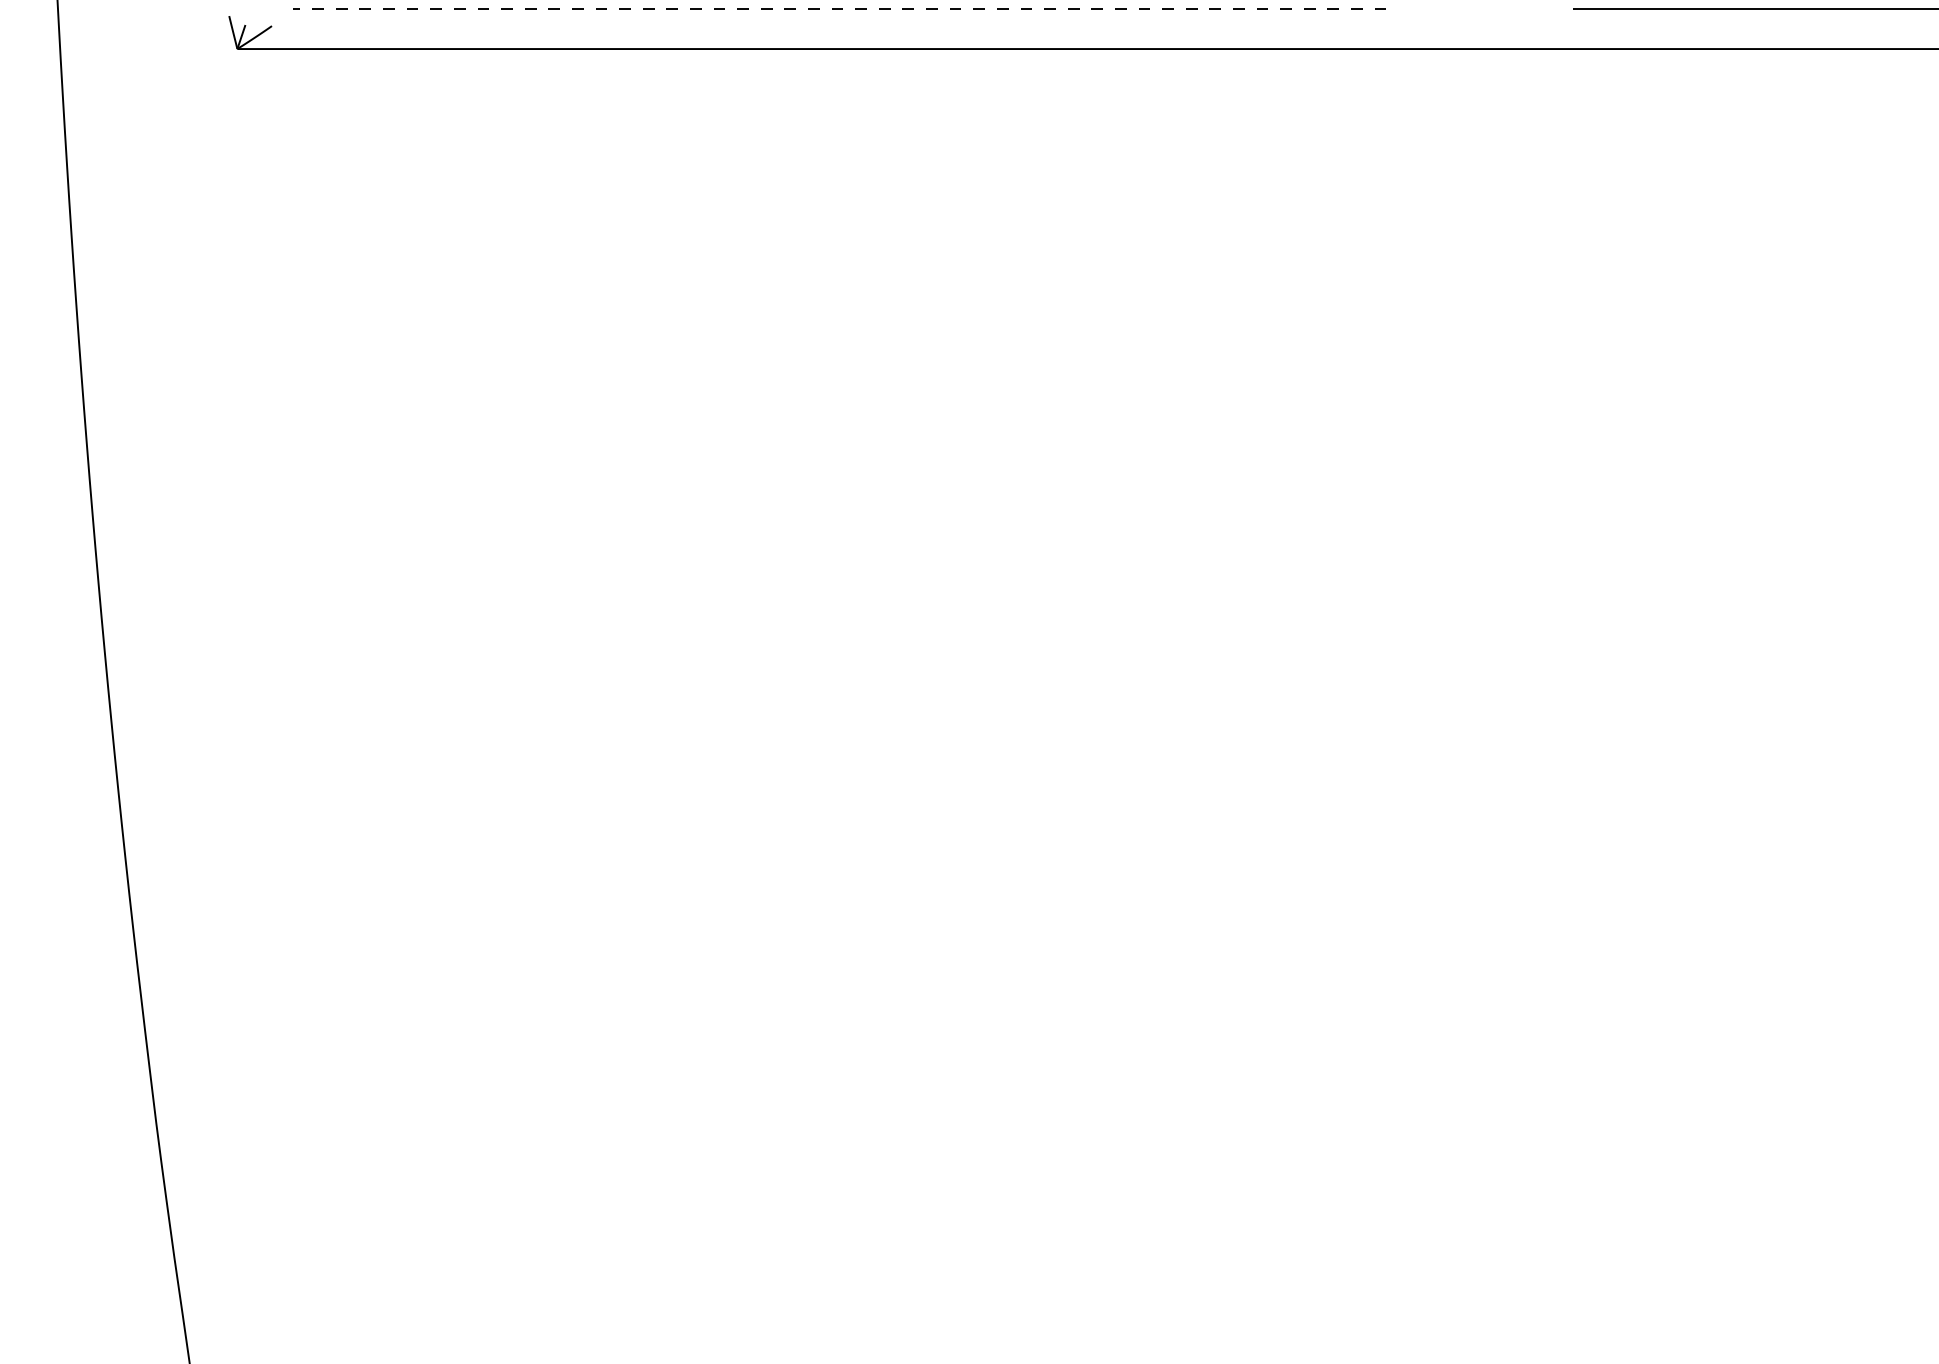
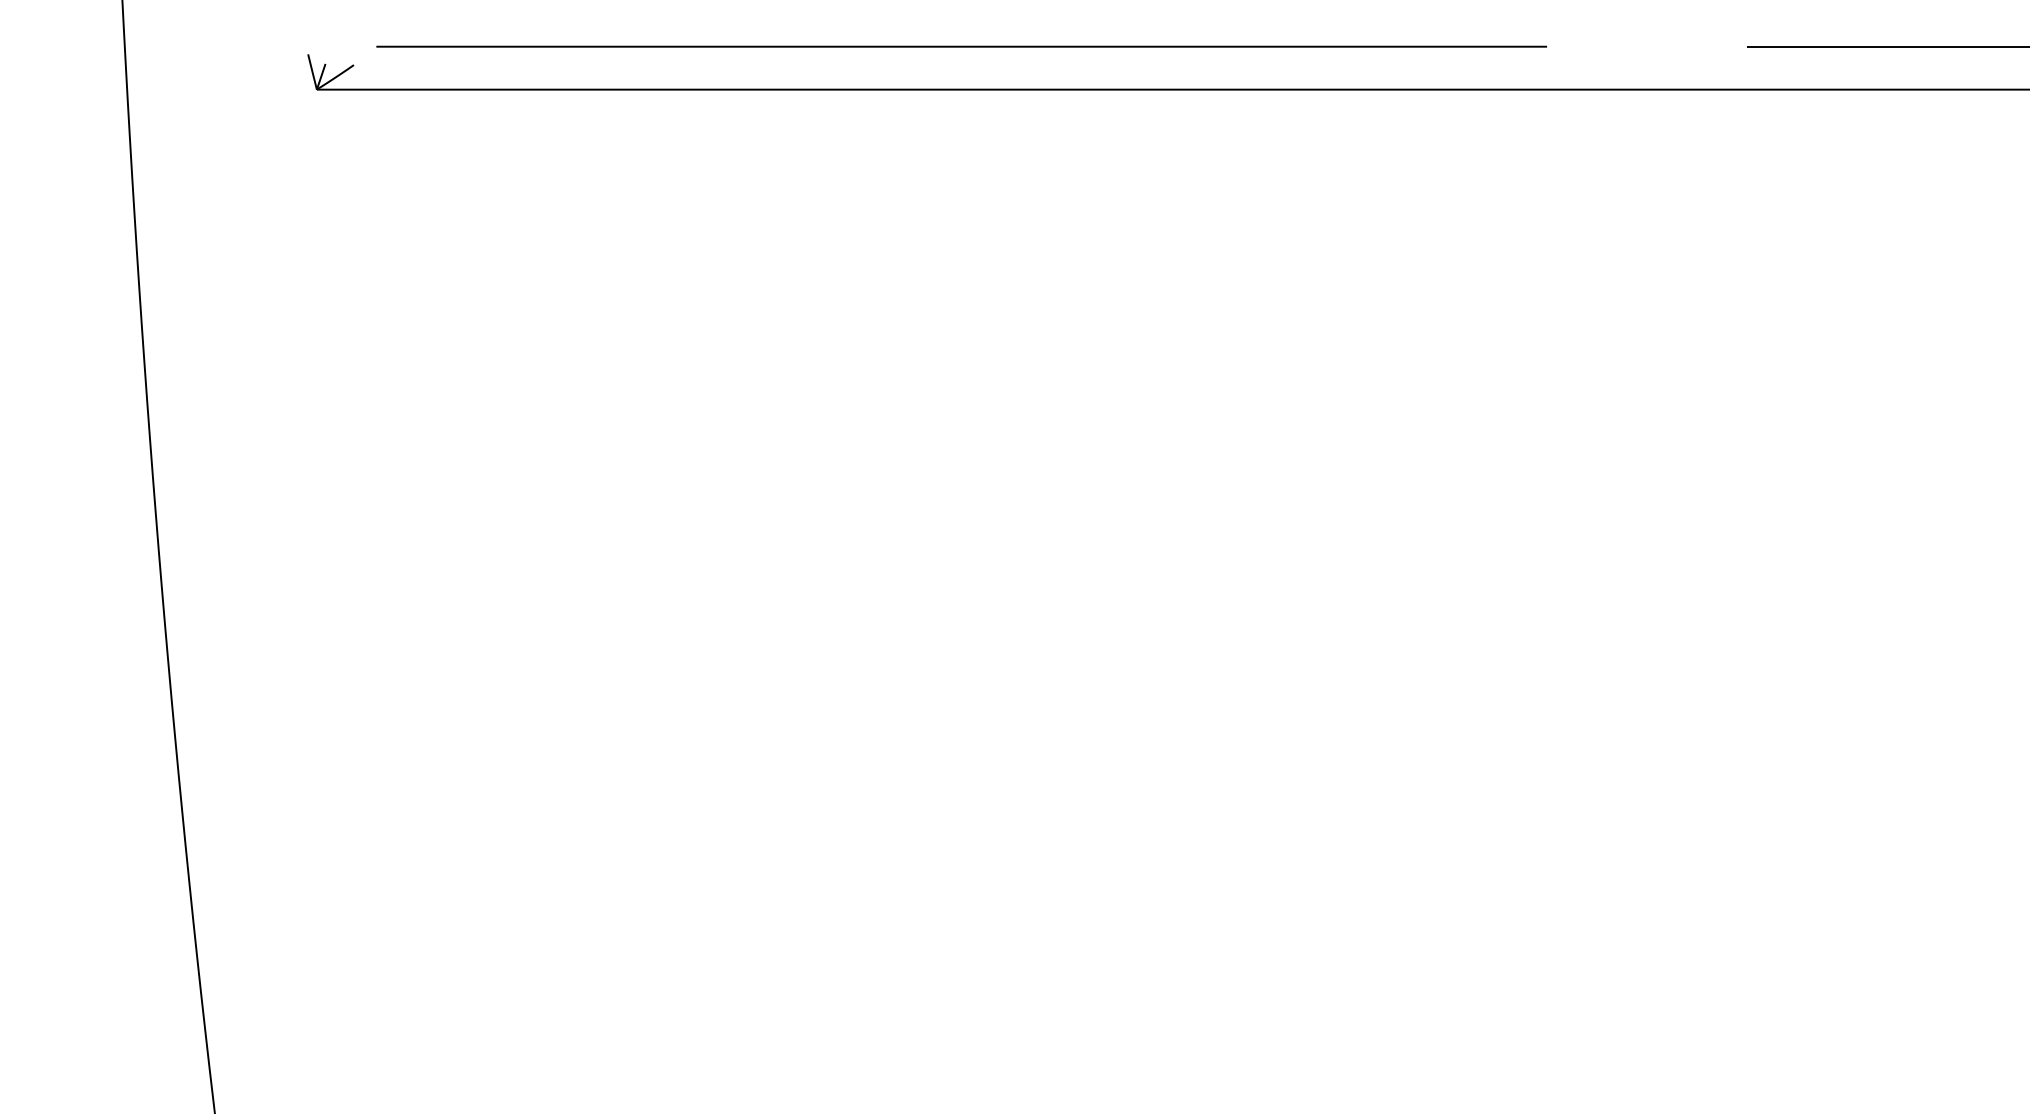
line: (839, 8) -> (961, 46), dashed -> solid

